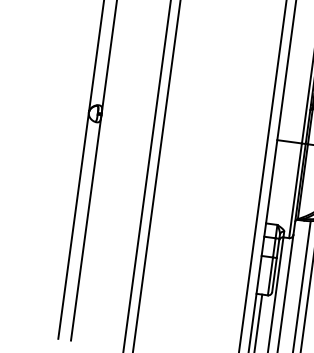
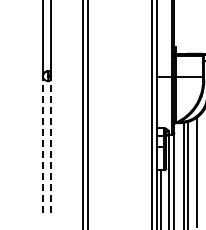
line: (72, 225) -> (42, 144), solid -> dashed
line: (86, 227) -> (50, 144), solid -> dashed

